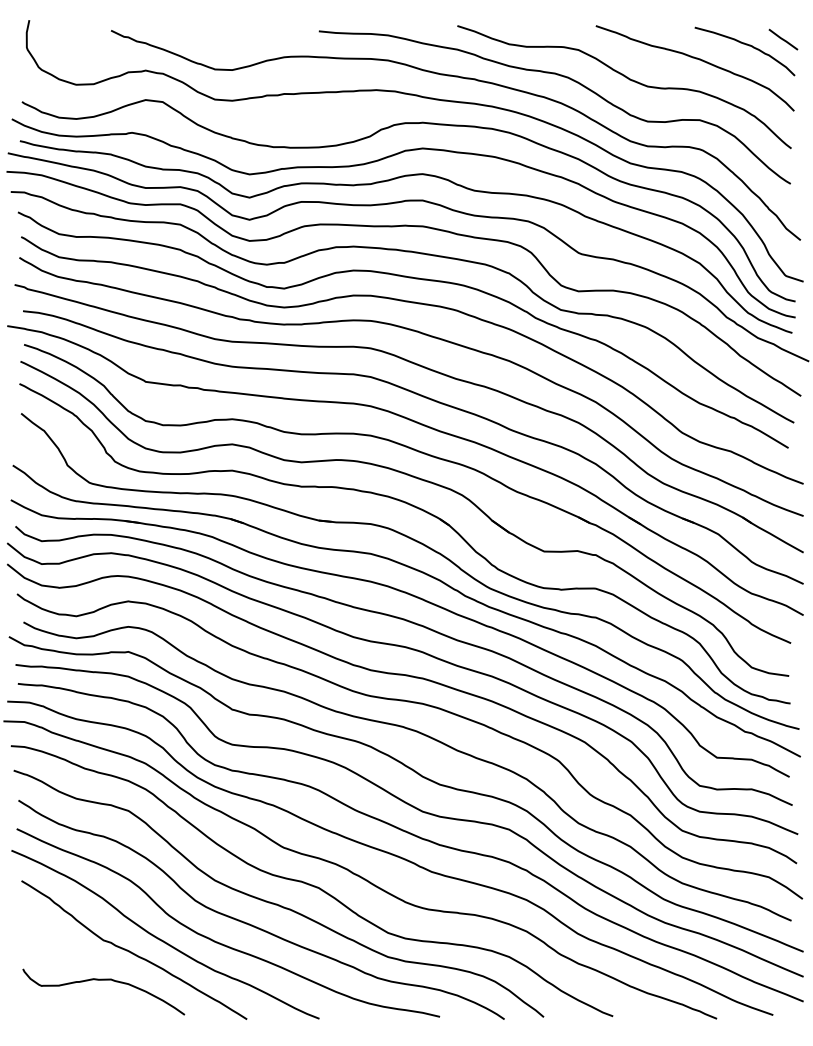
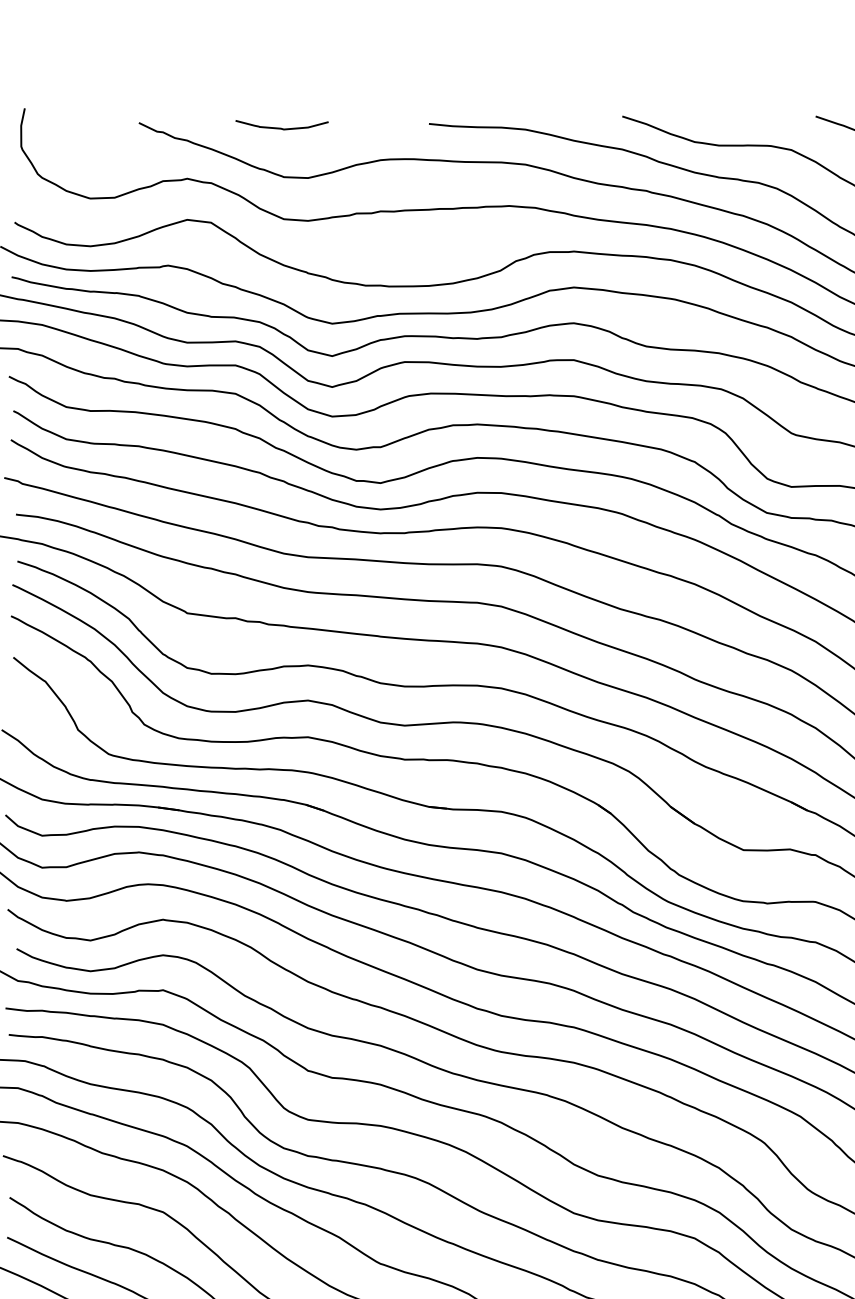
curve: (212, 33) -> (280, 126), added

